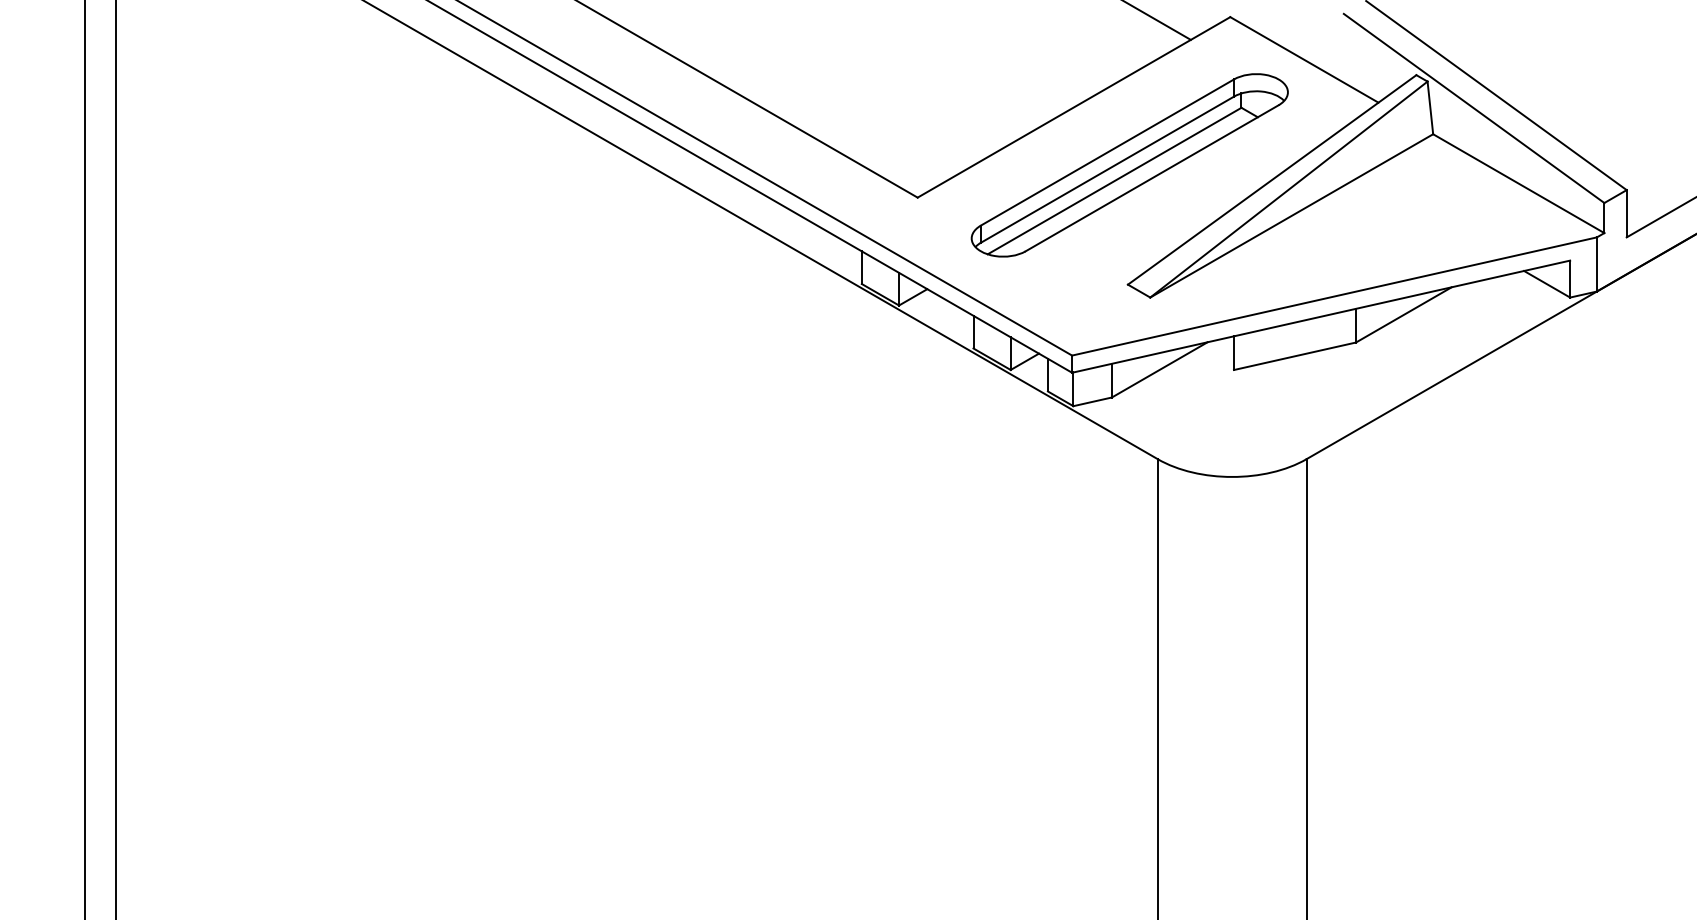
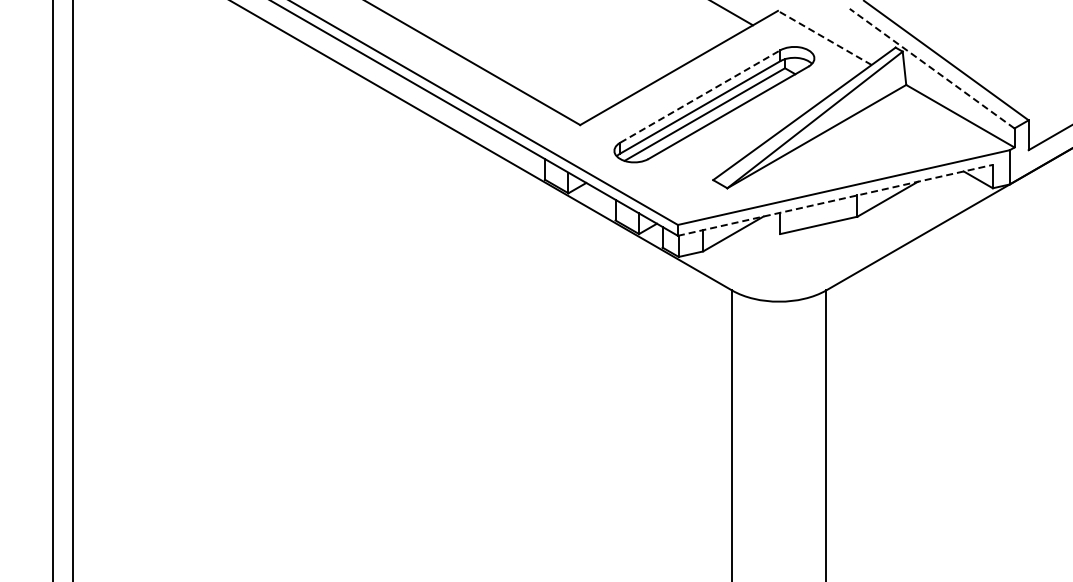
line: (1303, 59) -> (824, 37), solid -> dashed
line: (1474, 108) -> (932, 68), solid -> dashed
line: (1107, 152) -> (700, 96), solid -> dashed
line: (1321, 316) -> (835, 200), solid -> dashed

